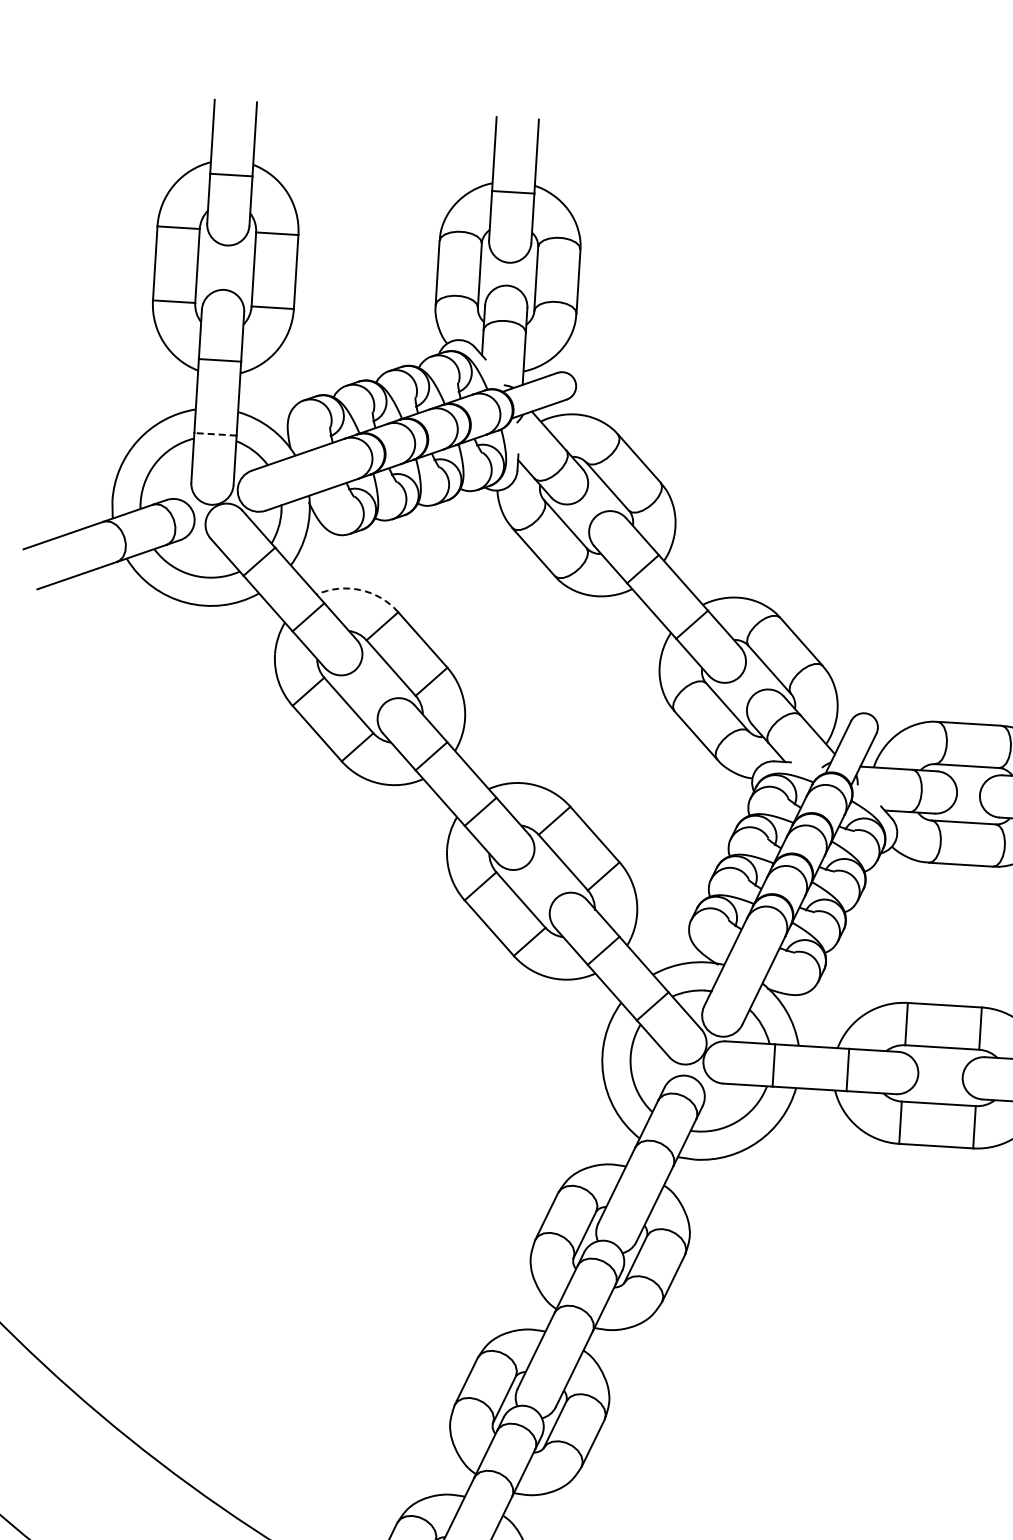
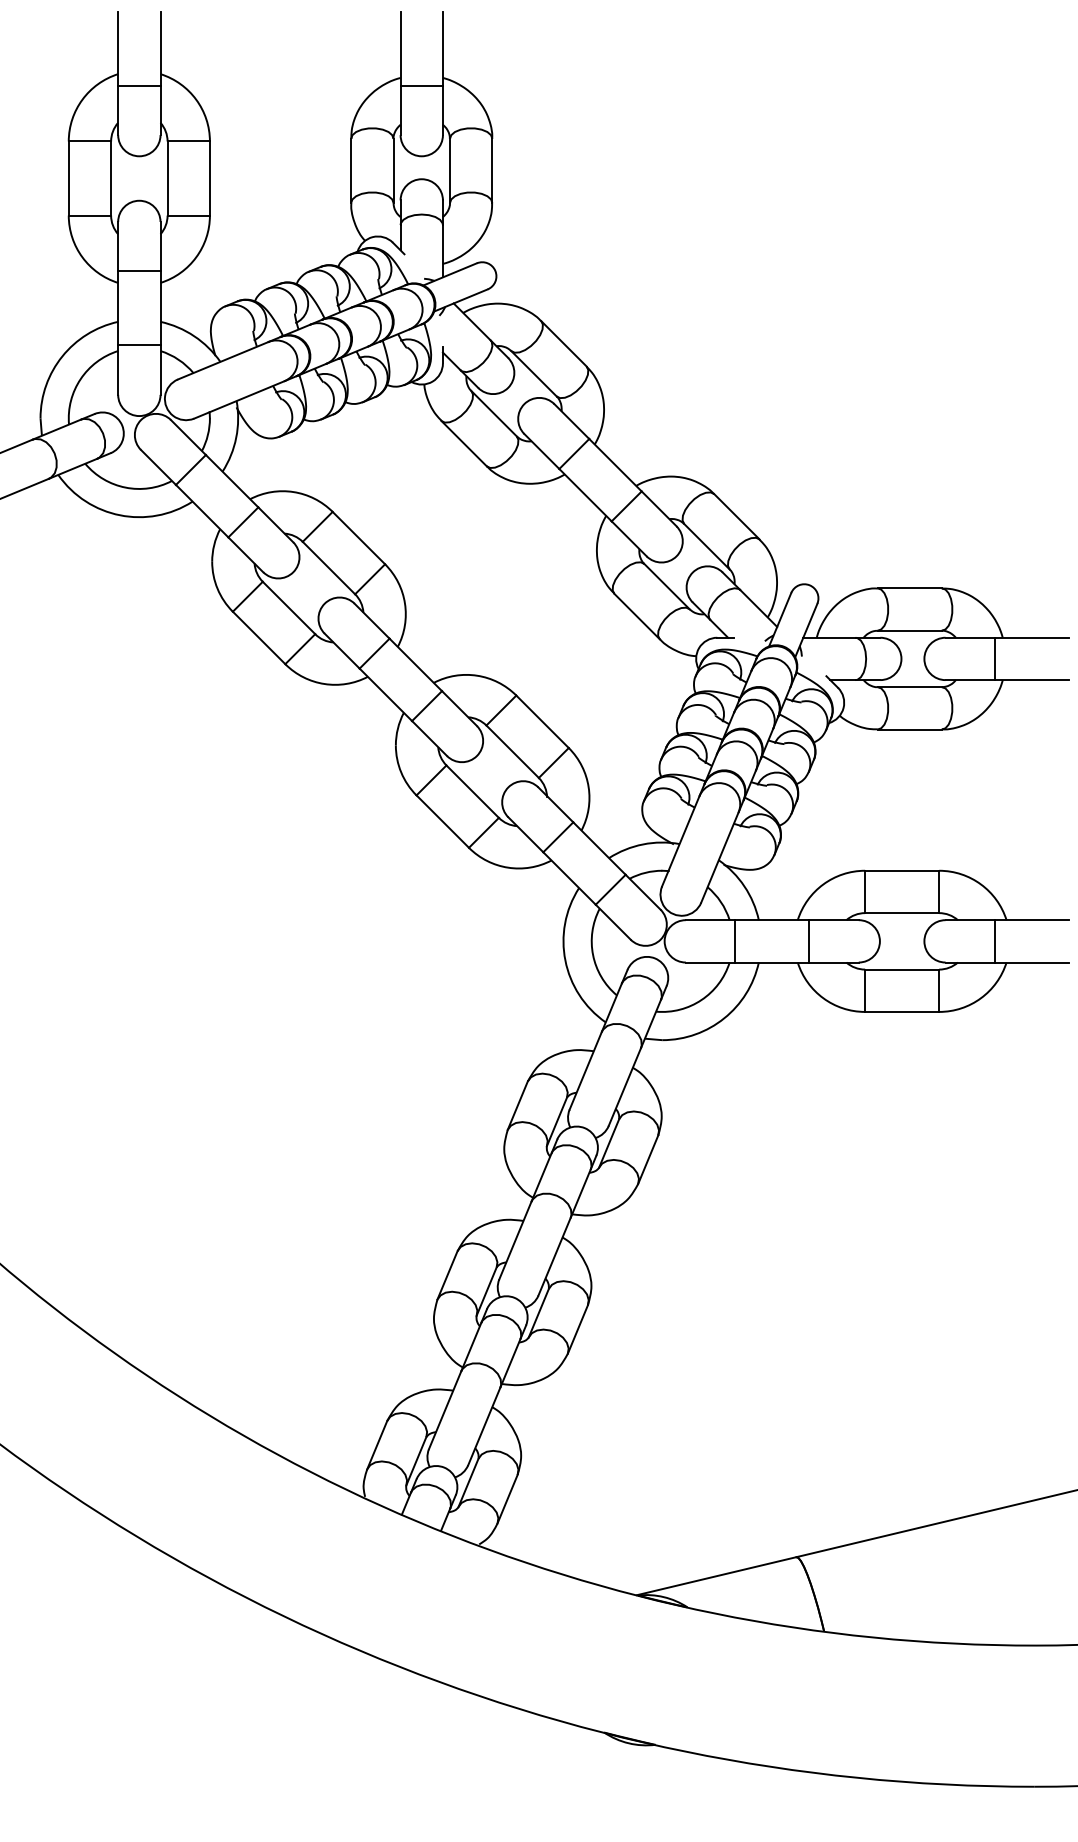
line: (214, 434) -> (138, 345), dashed -> solid
arc: (360, 590) -> (293, 492), dashed -> solid

